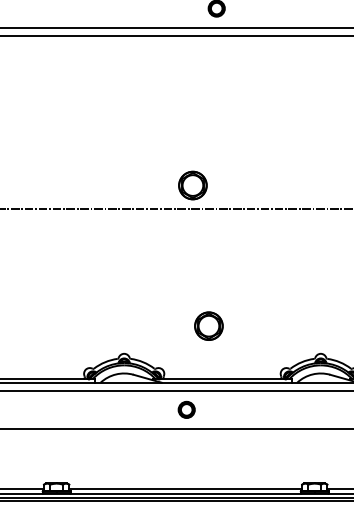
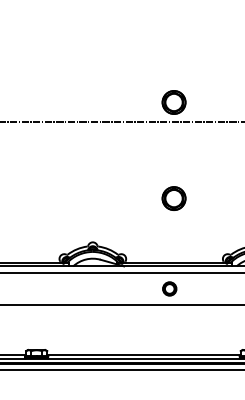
part: (192, 185) -> (173, 102), moved
part: (208, 325) -> (173, 198), moved
part: (186, 409) -> (169, 288), moved

